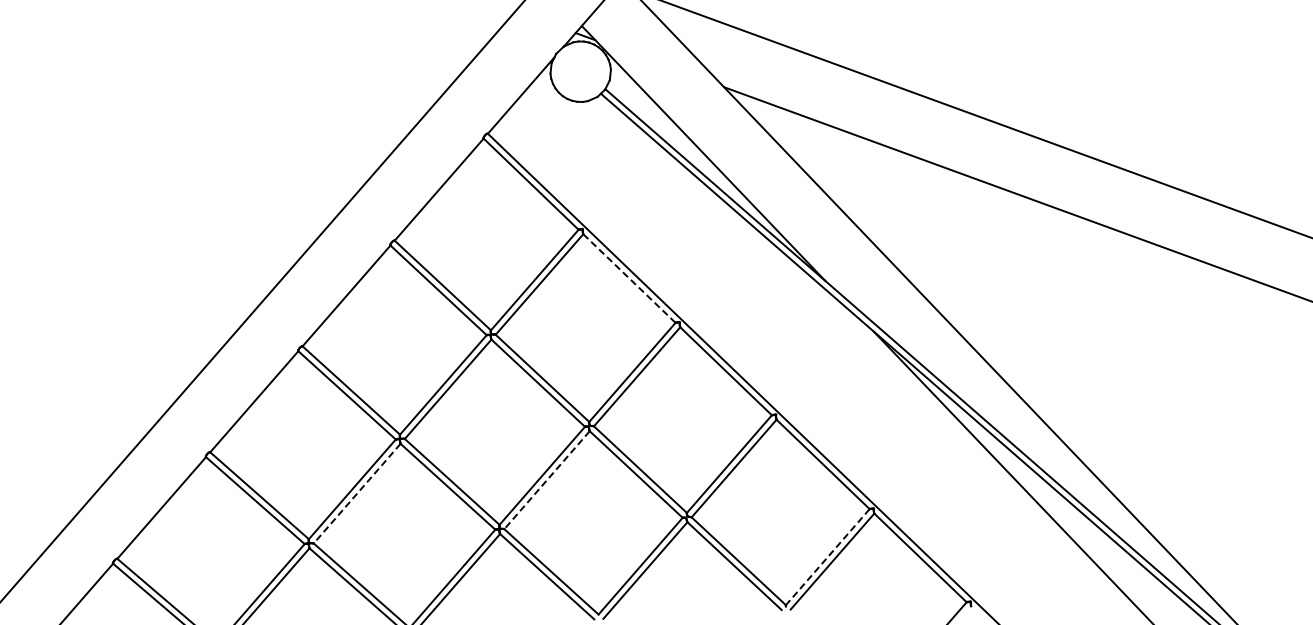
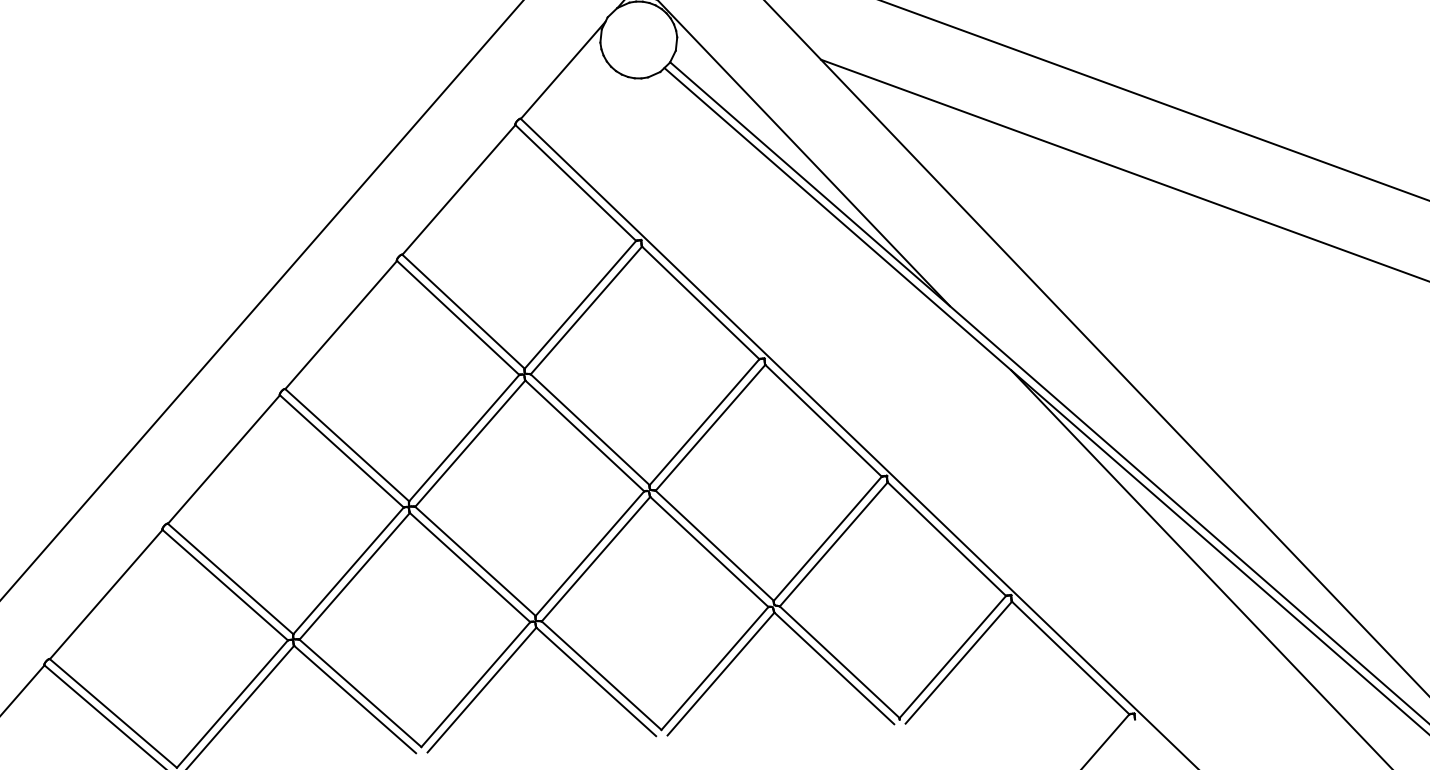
line: (629, 278) -> (700, 302), dashed -> solid
line: (547, 480) -> (596, 559), dashed -> solid
line: (356, 494) -> (353, 577), dashed -> solid
line: (827, 557) -> (952, 657), dashed -> solid

